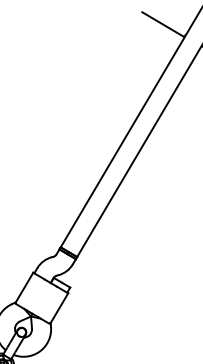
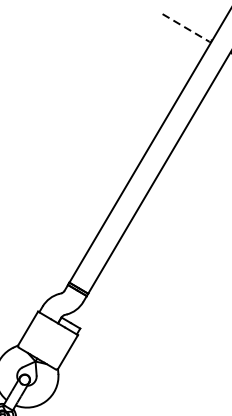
line: (162, 24) -> (185, 28), solid -> dashed

